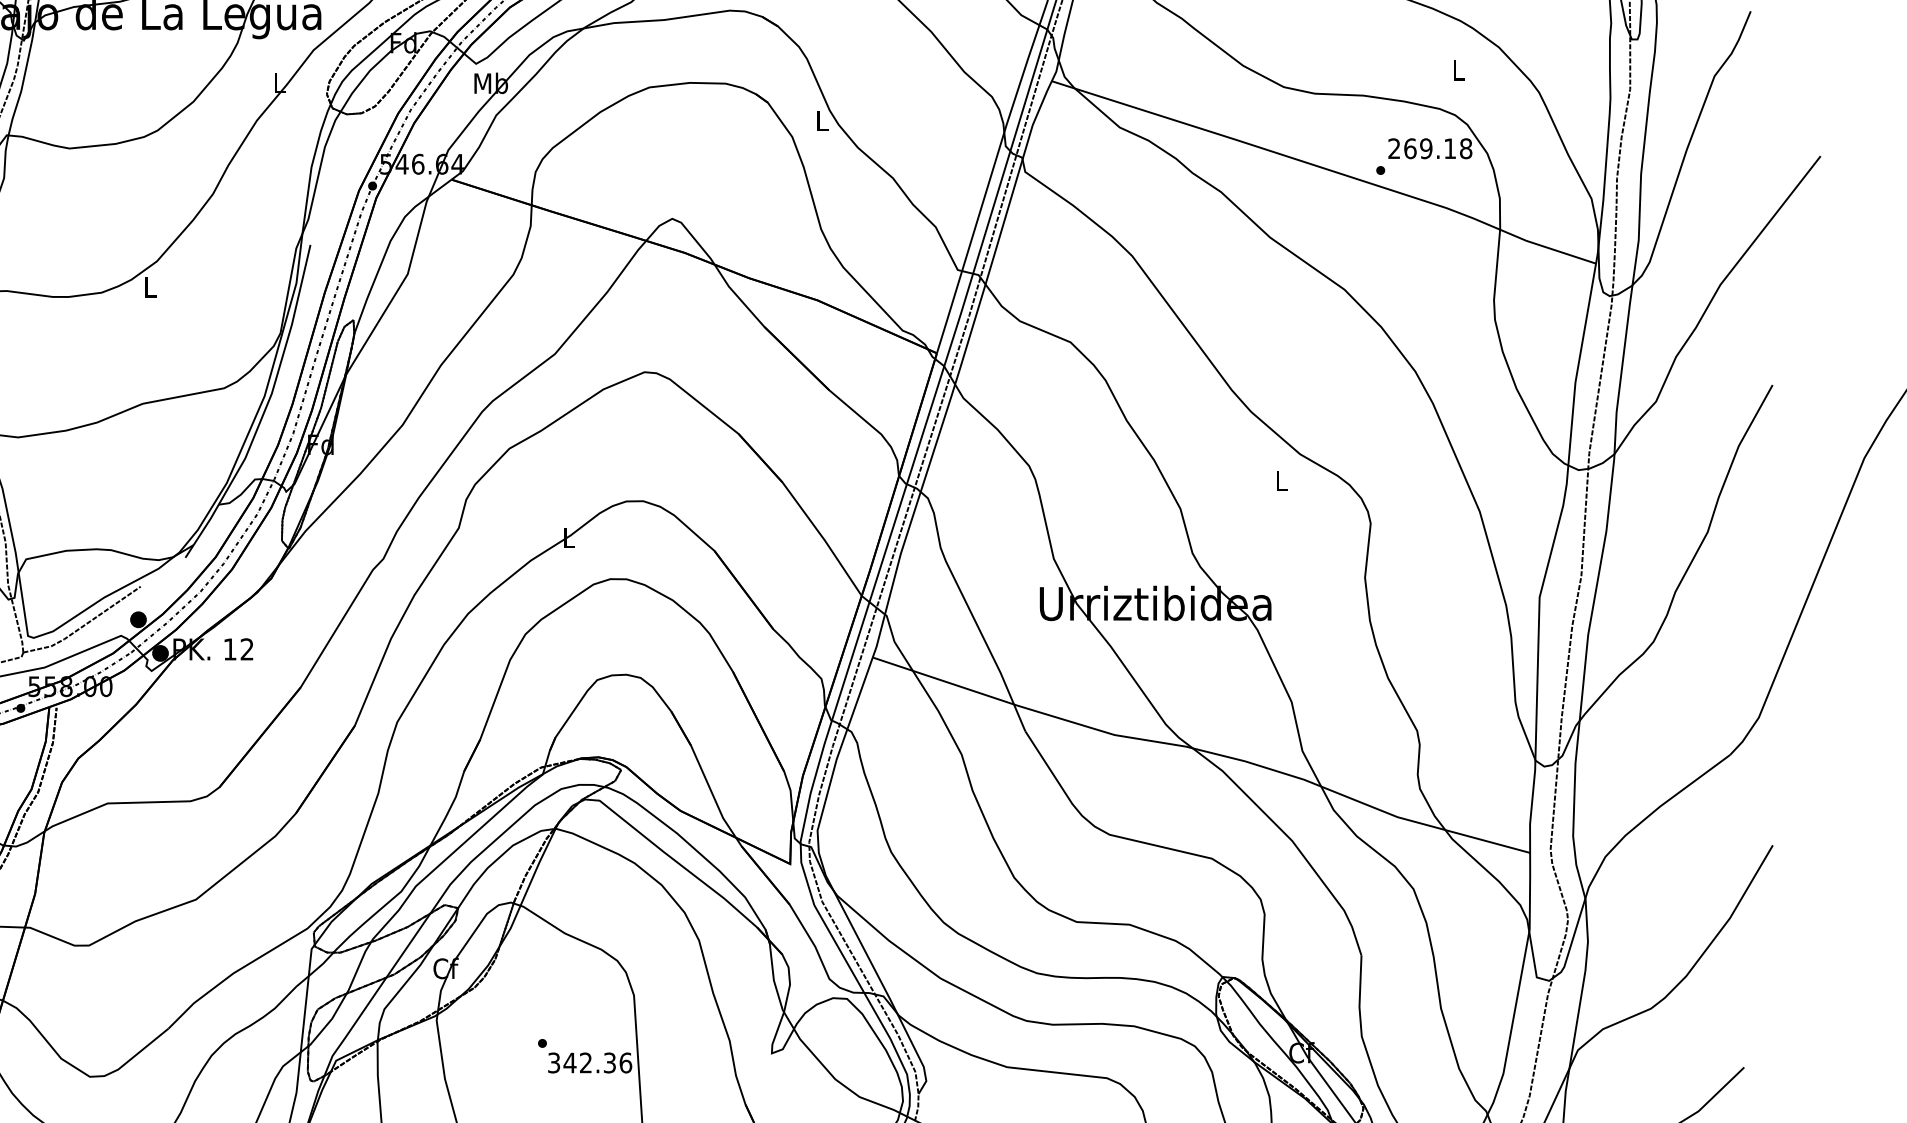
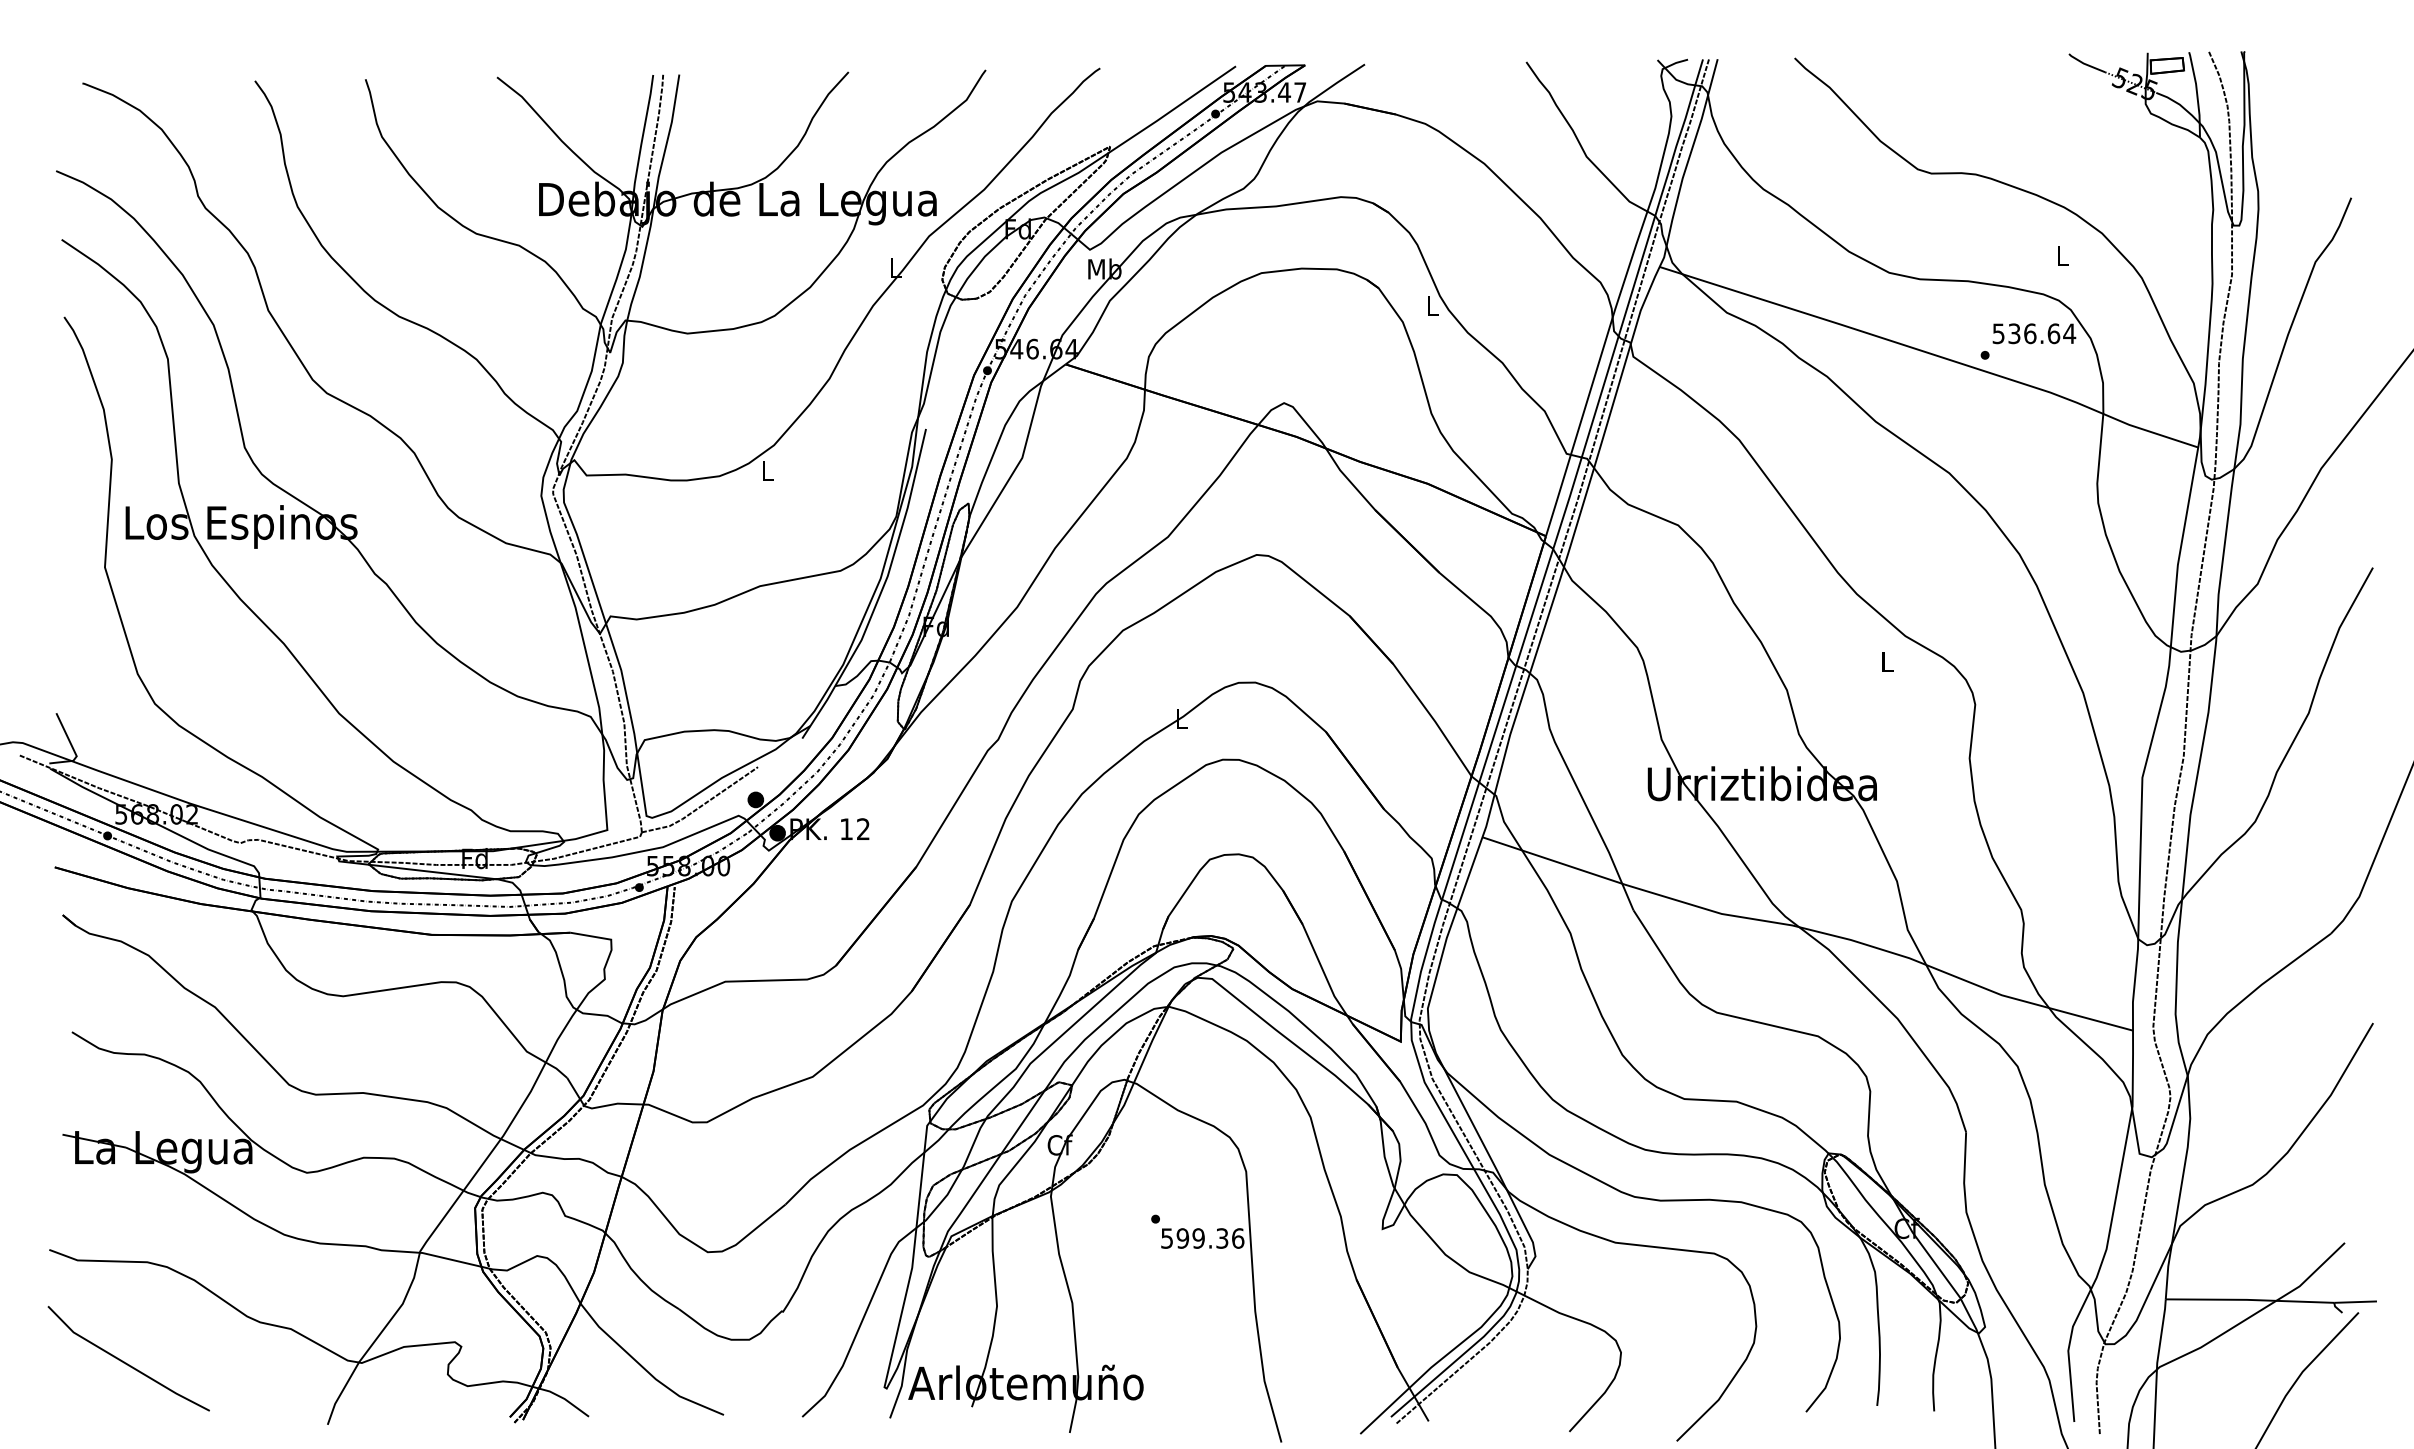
text: (1430, 148) -> (2034, 333), 269.18 -> 536.64
text: (569, 1062) -> (1182, 1238), 342.36 -> 599.36

